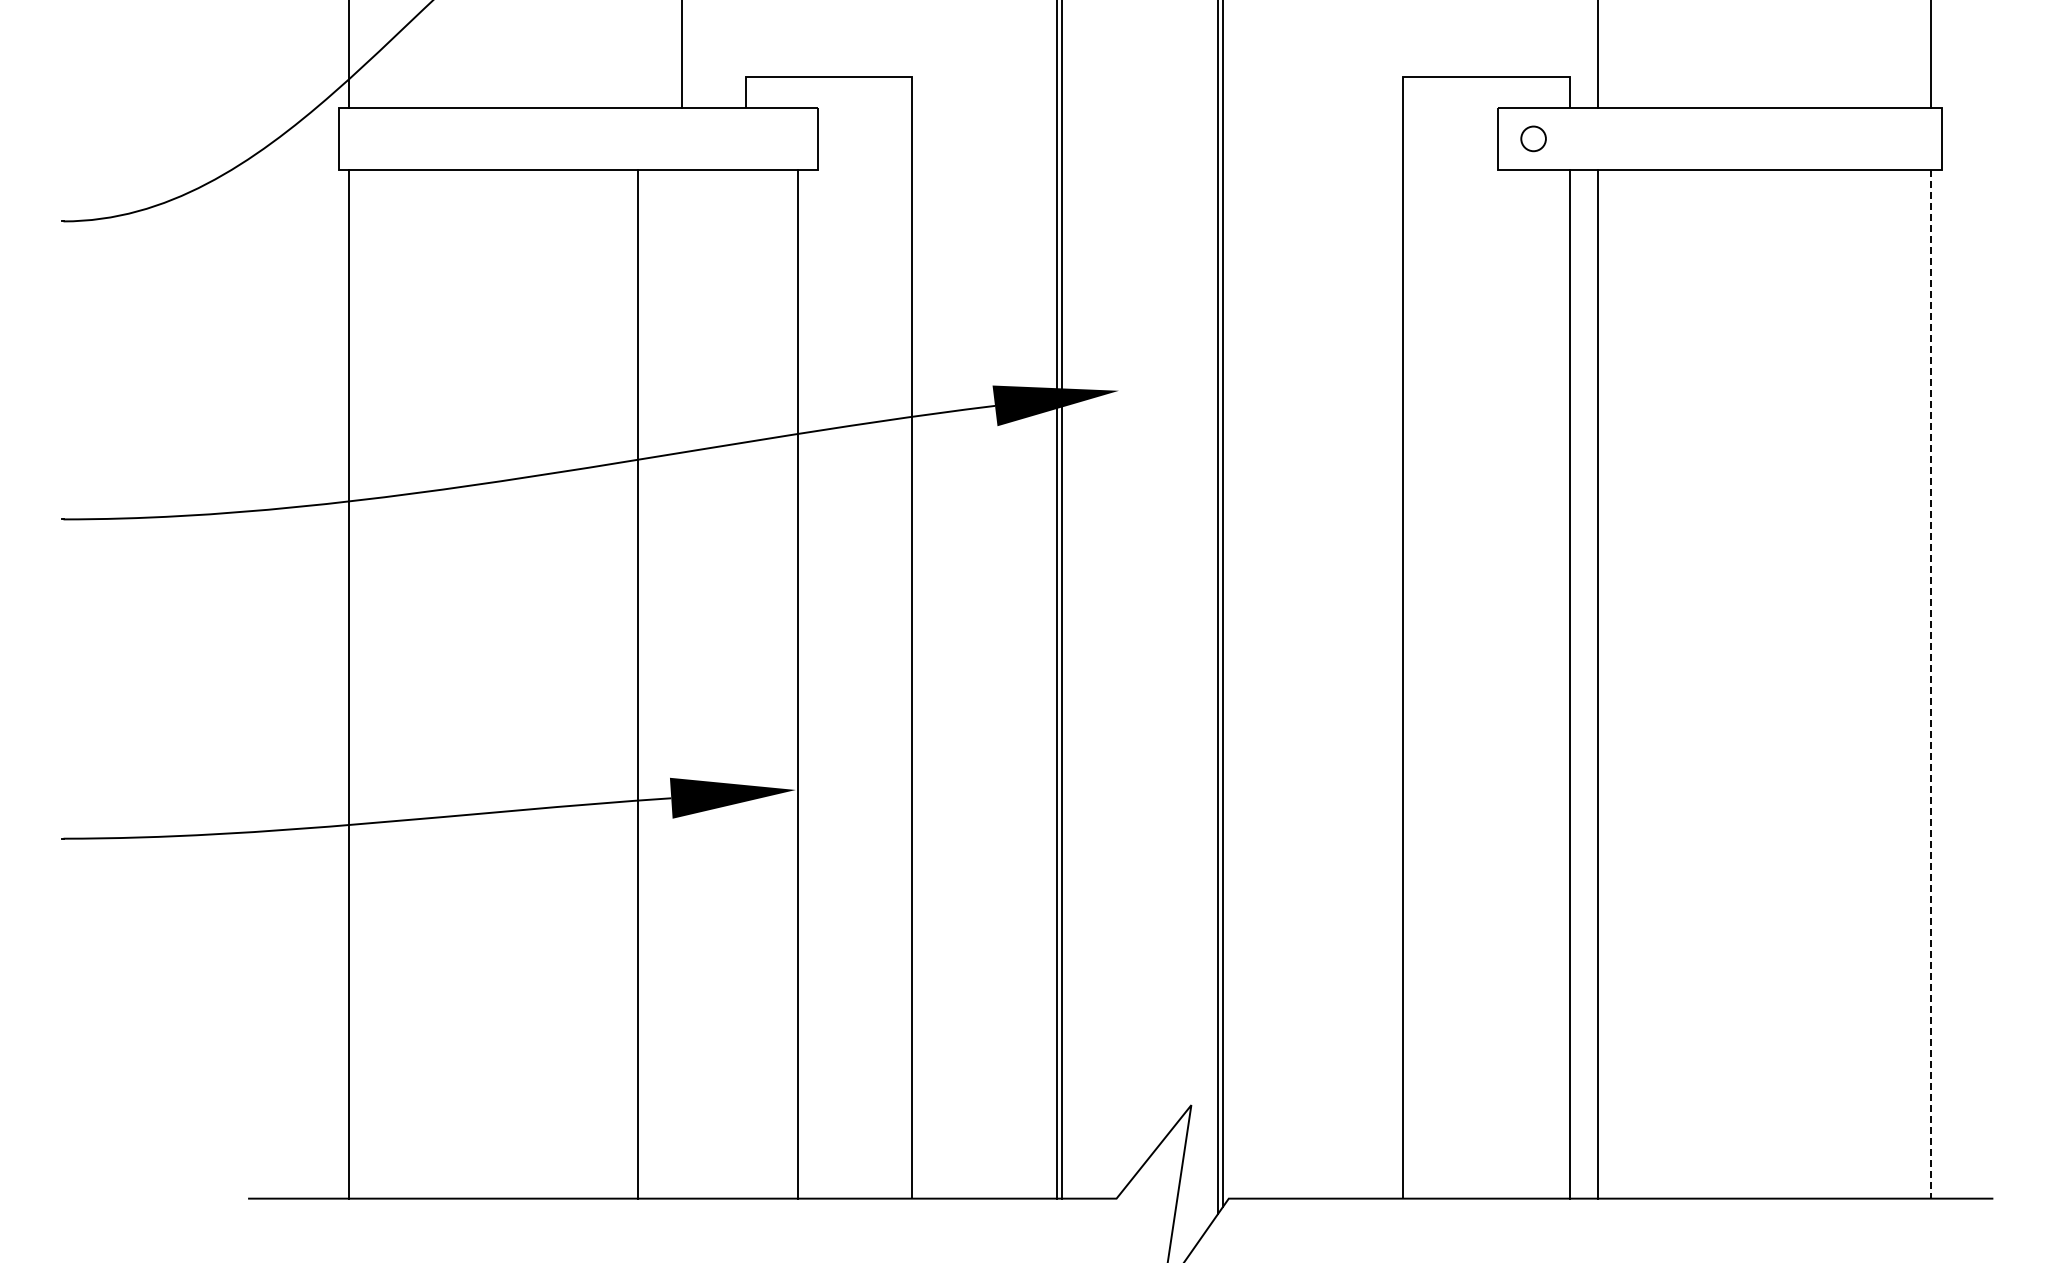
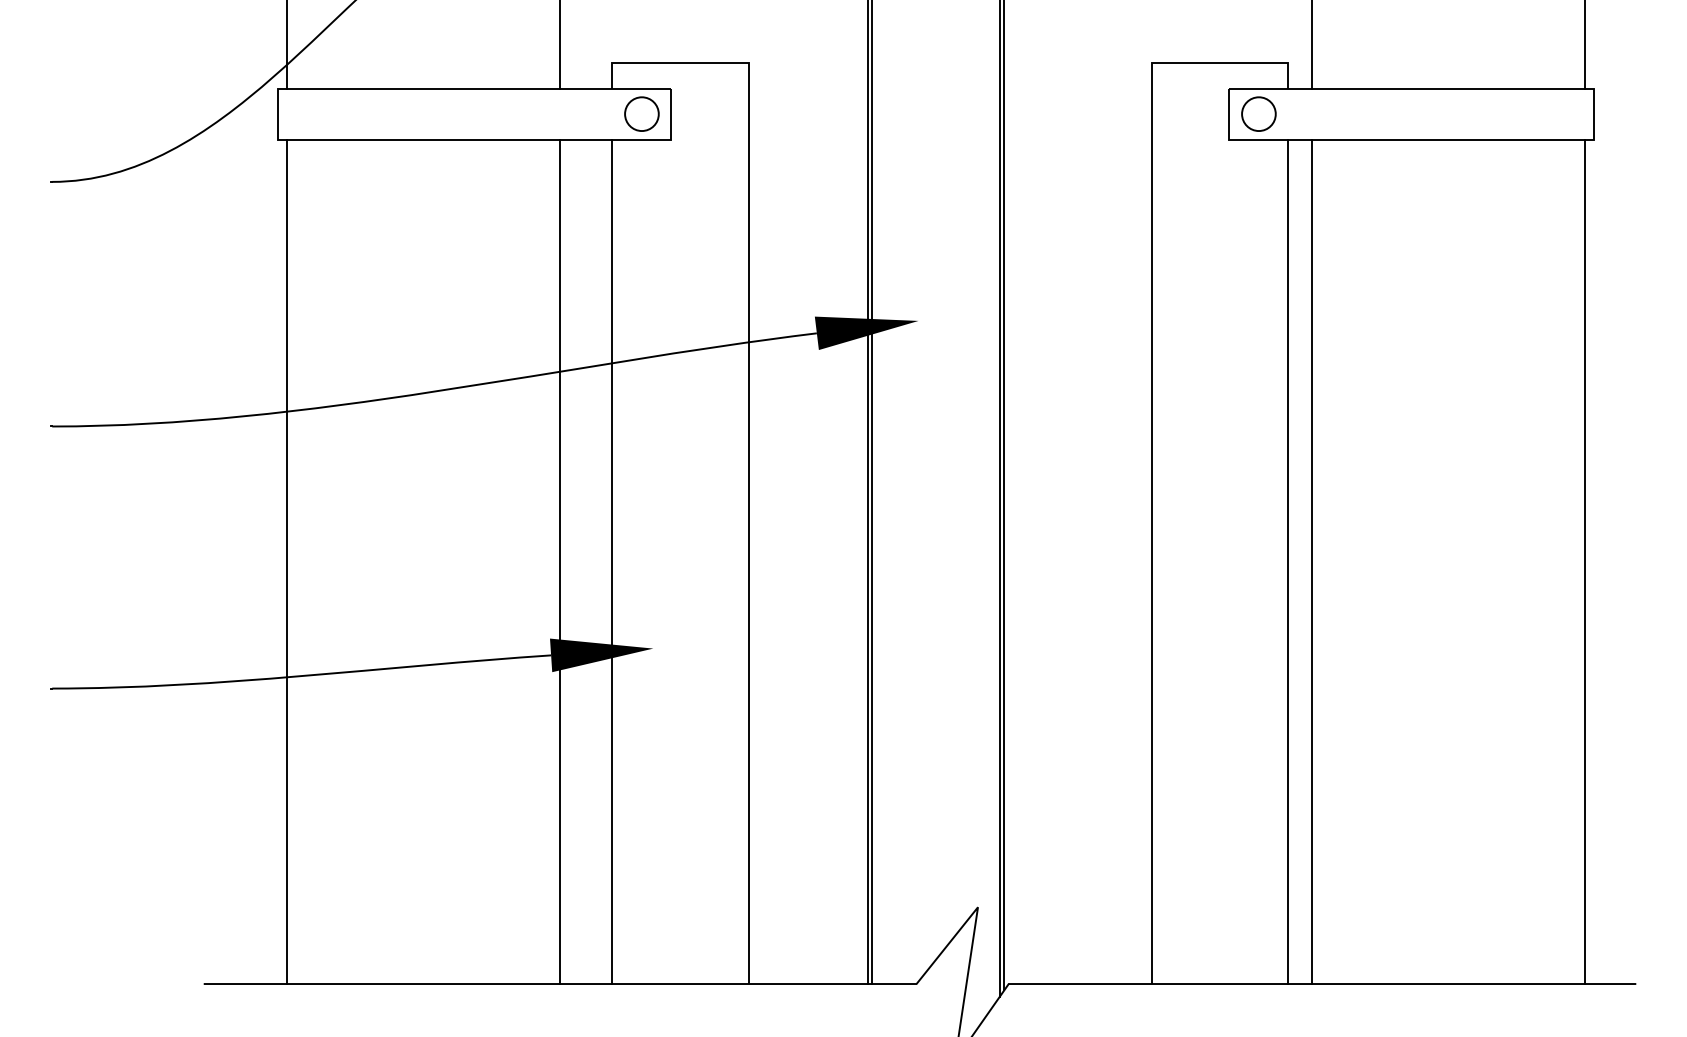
circle: (781, 138) -> (641, 113), added
circle: (1533, 138) -> (1258, 113), size x1.67
line: (638, 684) -> (560, 562), moved
line: (798, 684) -> (612, 562), moved
line: (1930, 684) -> (1584, 562), dashed -> solid

